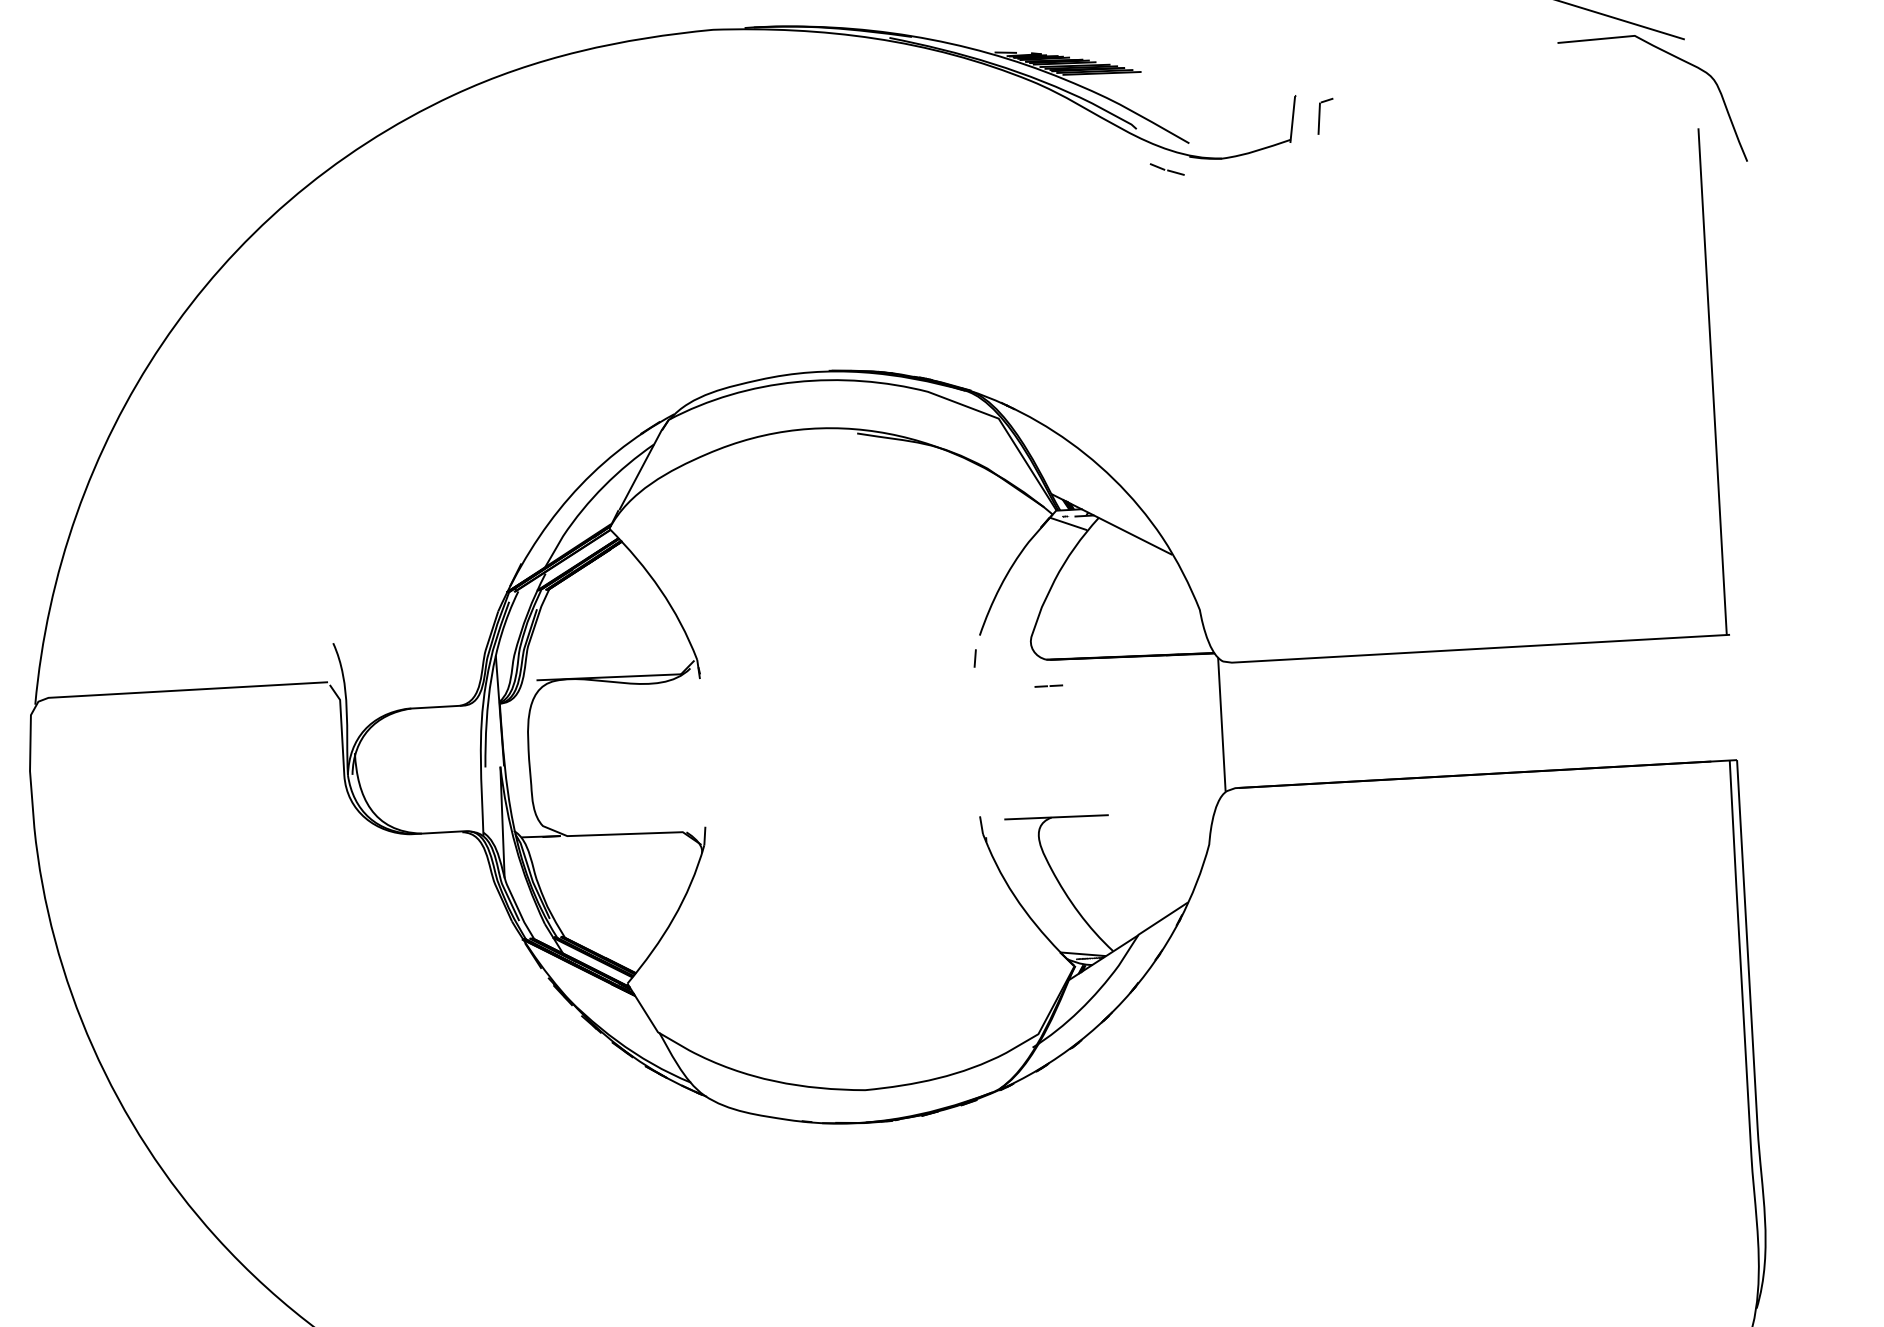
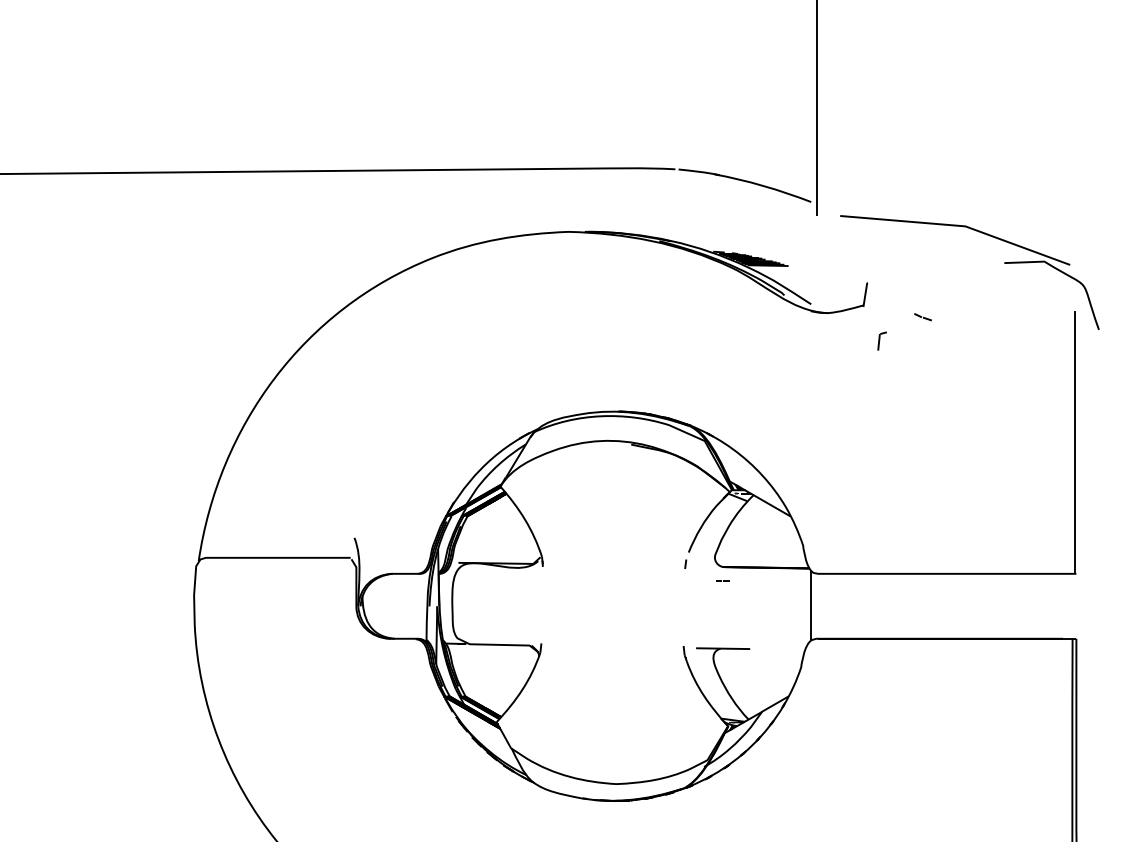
part: (1323, 114) -> (881, 340), moved
line: (1166, 168) -> (922, 316), moved

